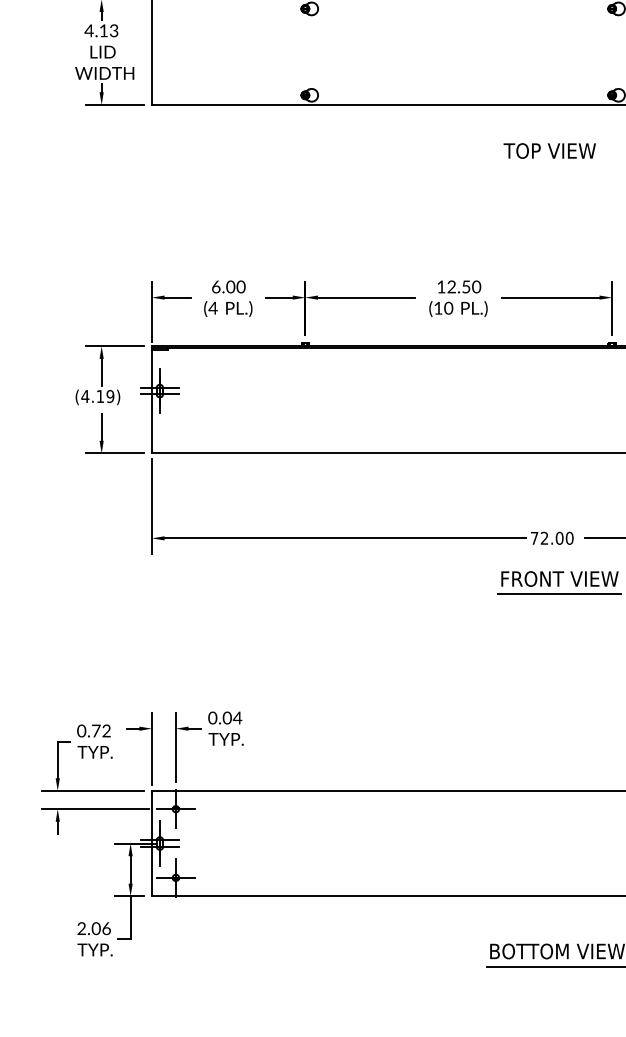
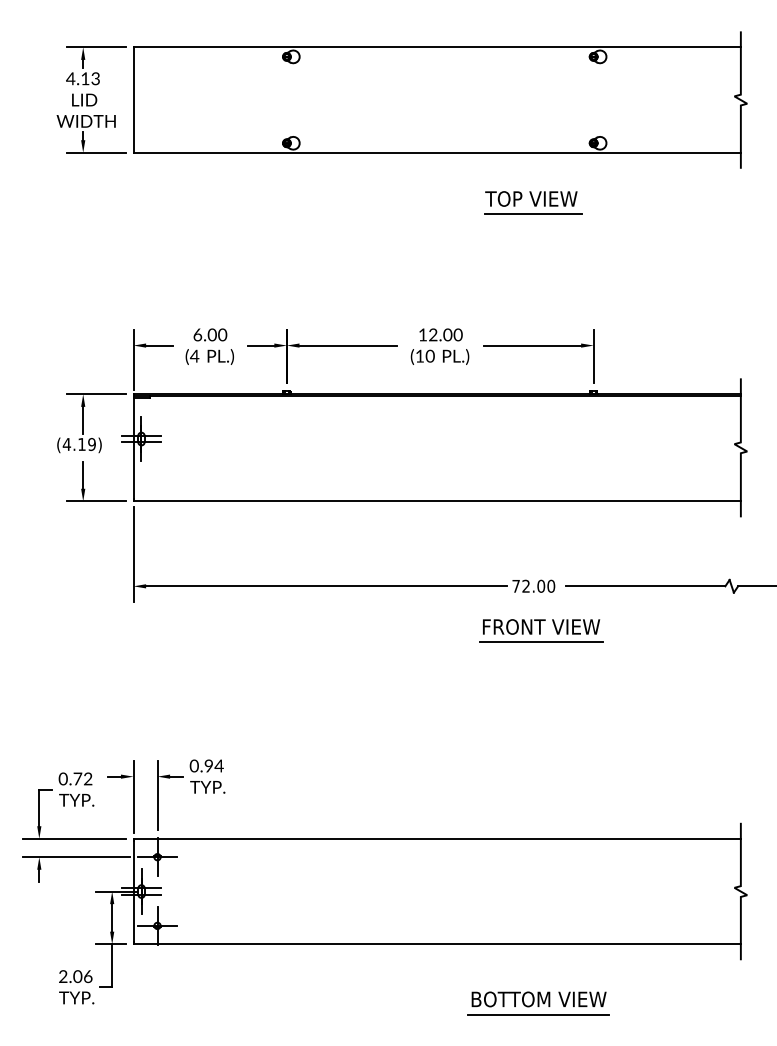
line: (551, 166) -> (533, 214), added
text: (465, 286) -> (447, 334), 12.50 -> 12.00
text: (226, 718) -> (208, 766), 0.04 -> 0.94

